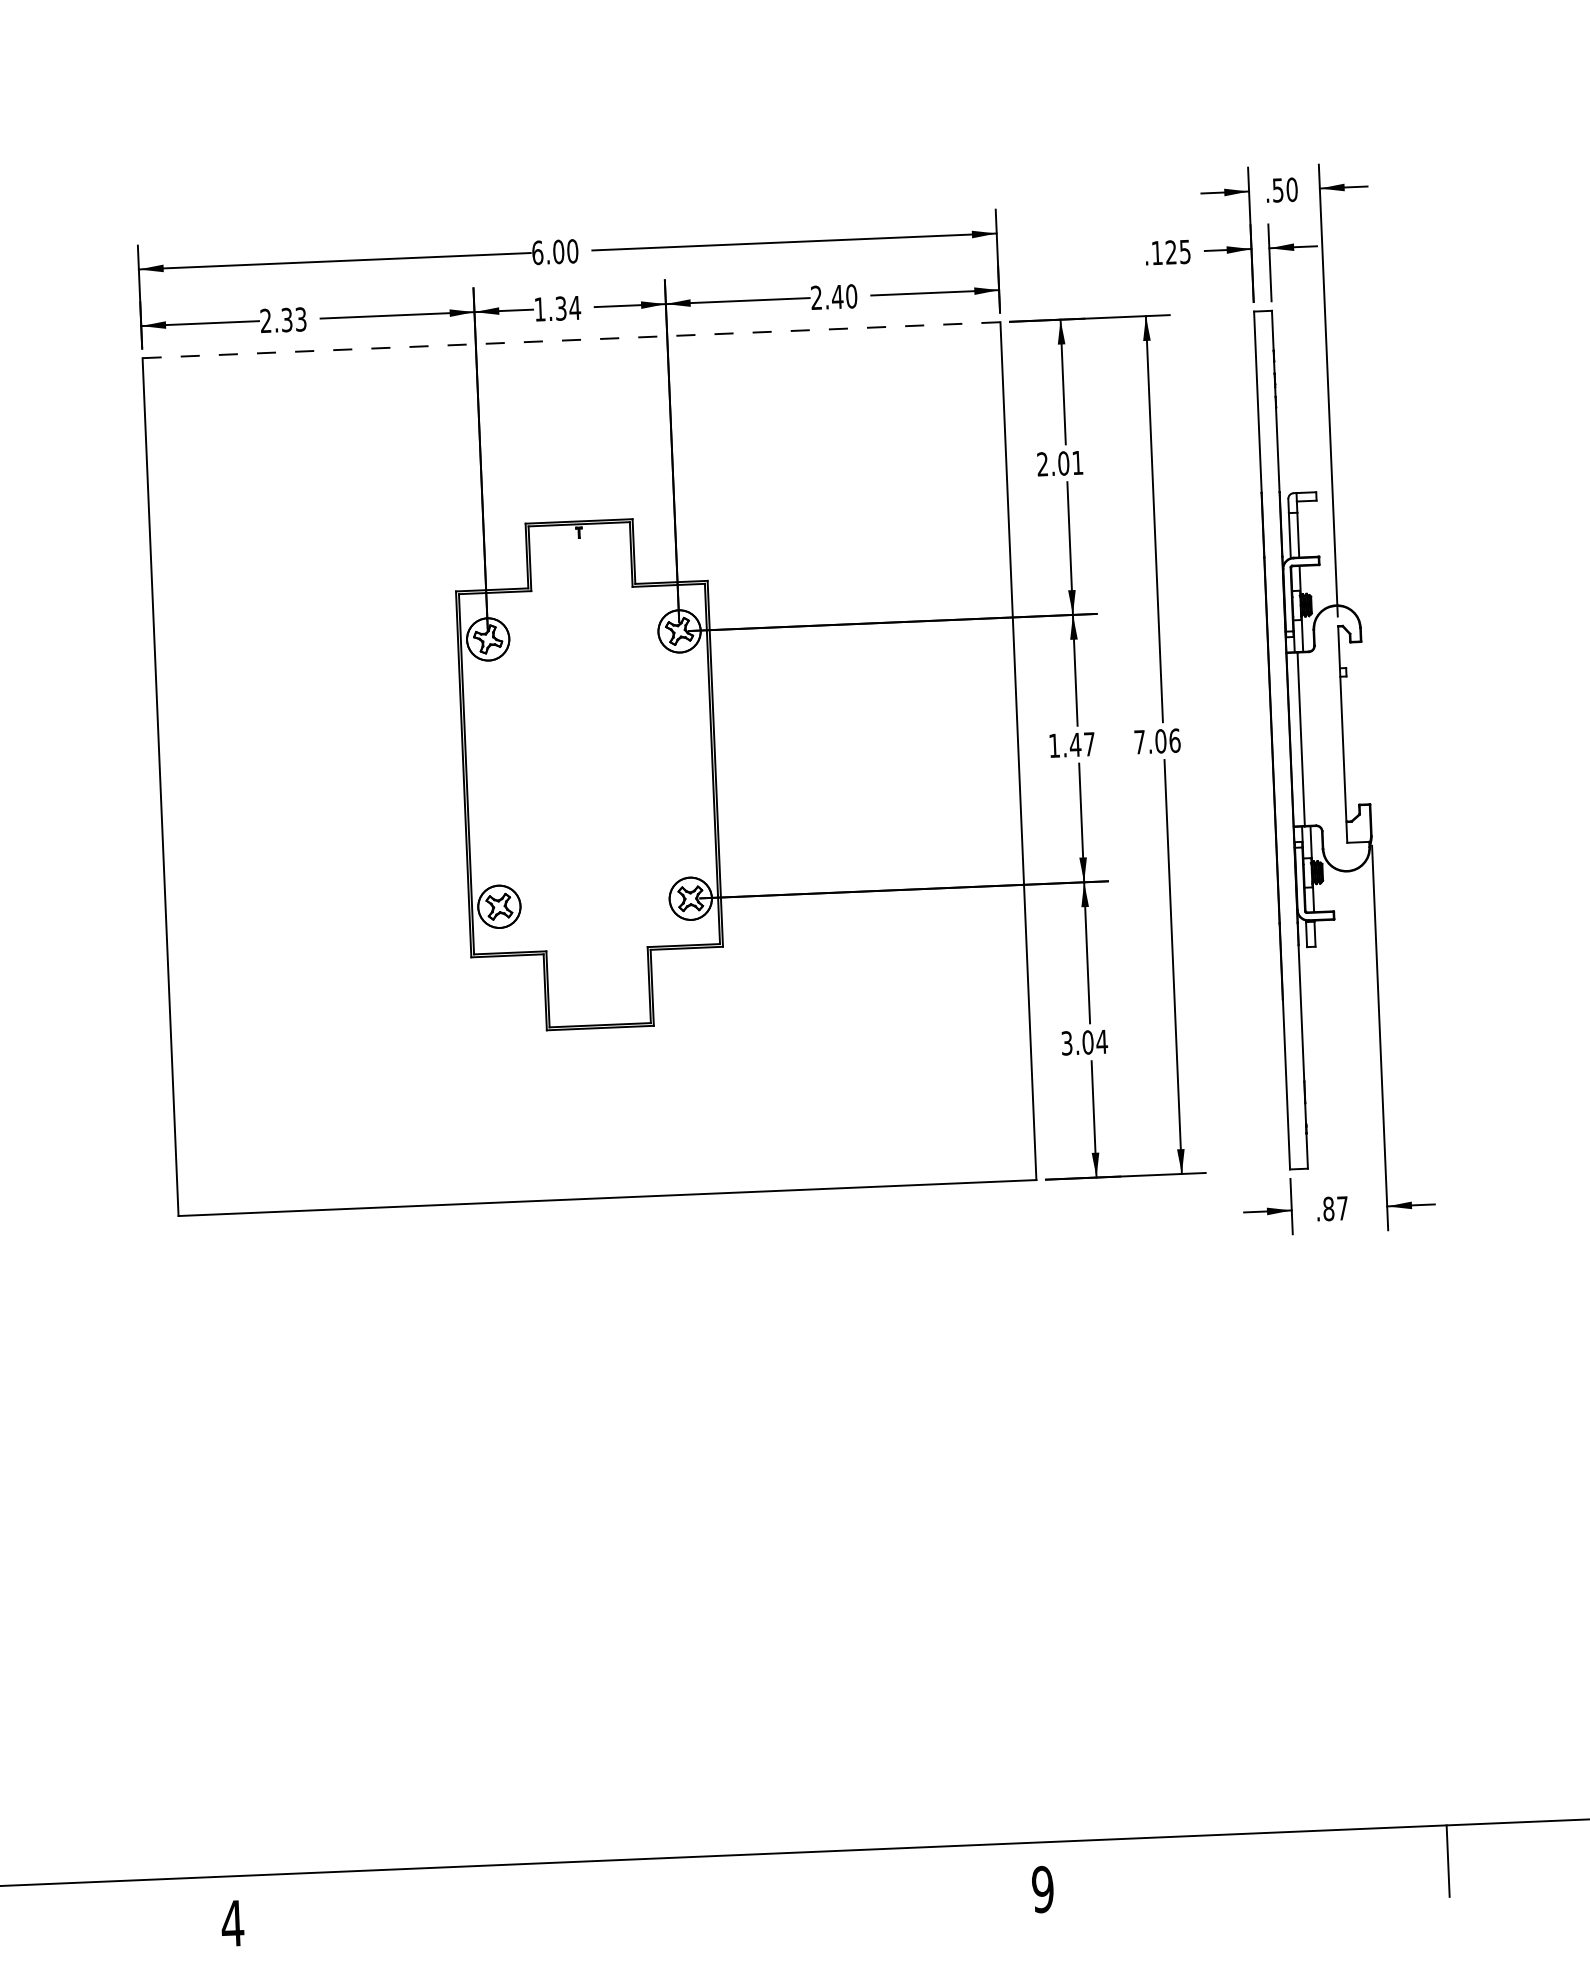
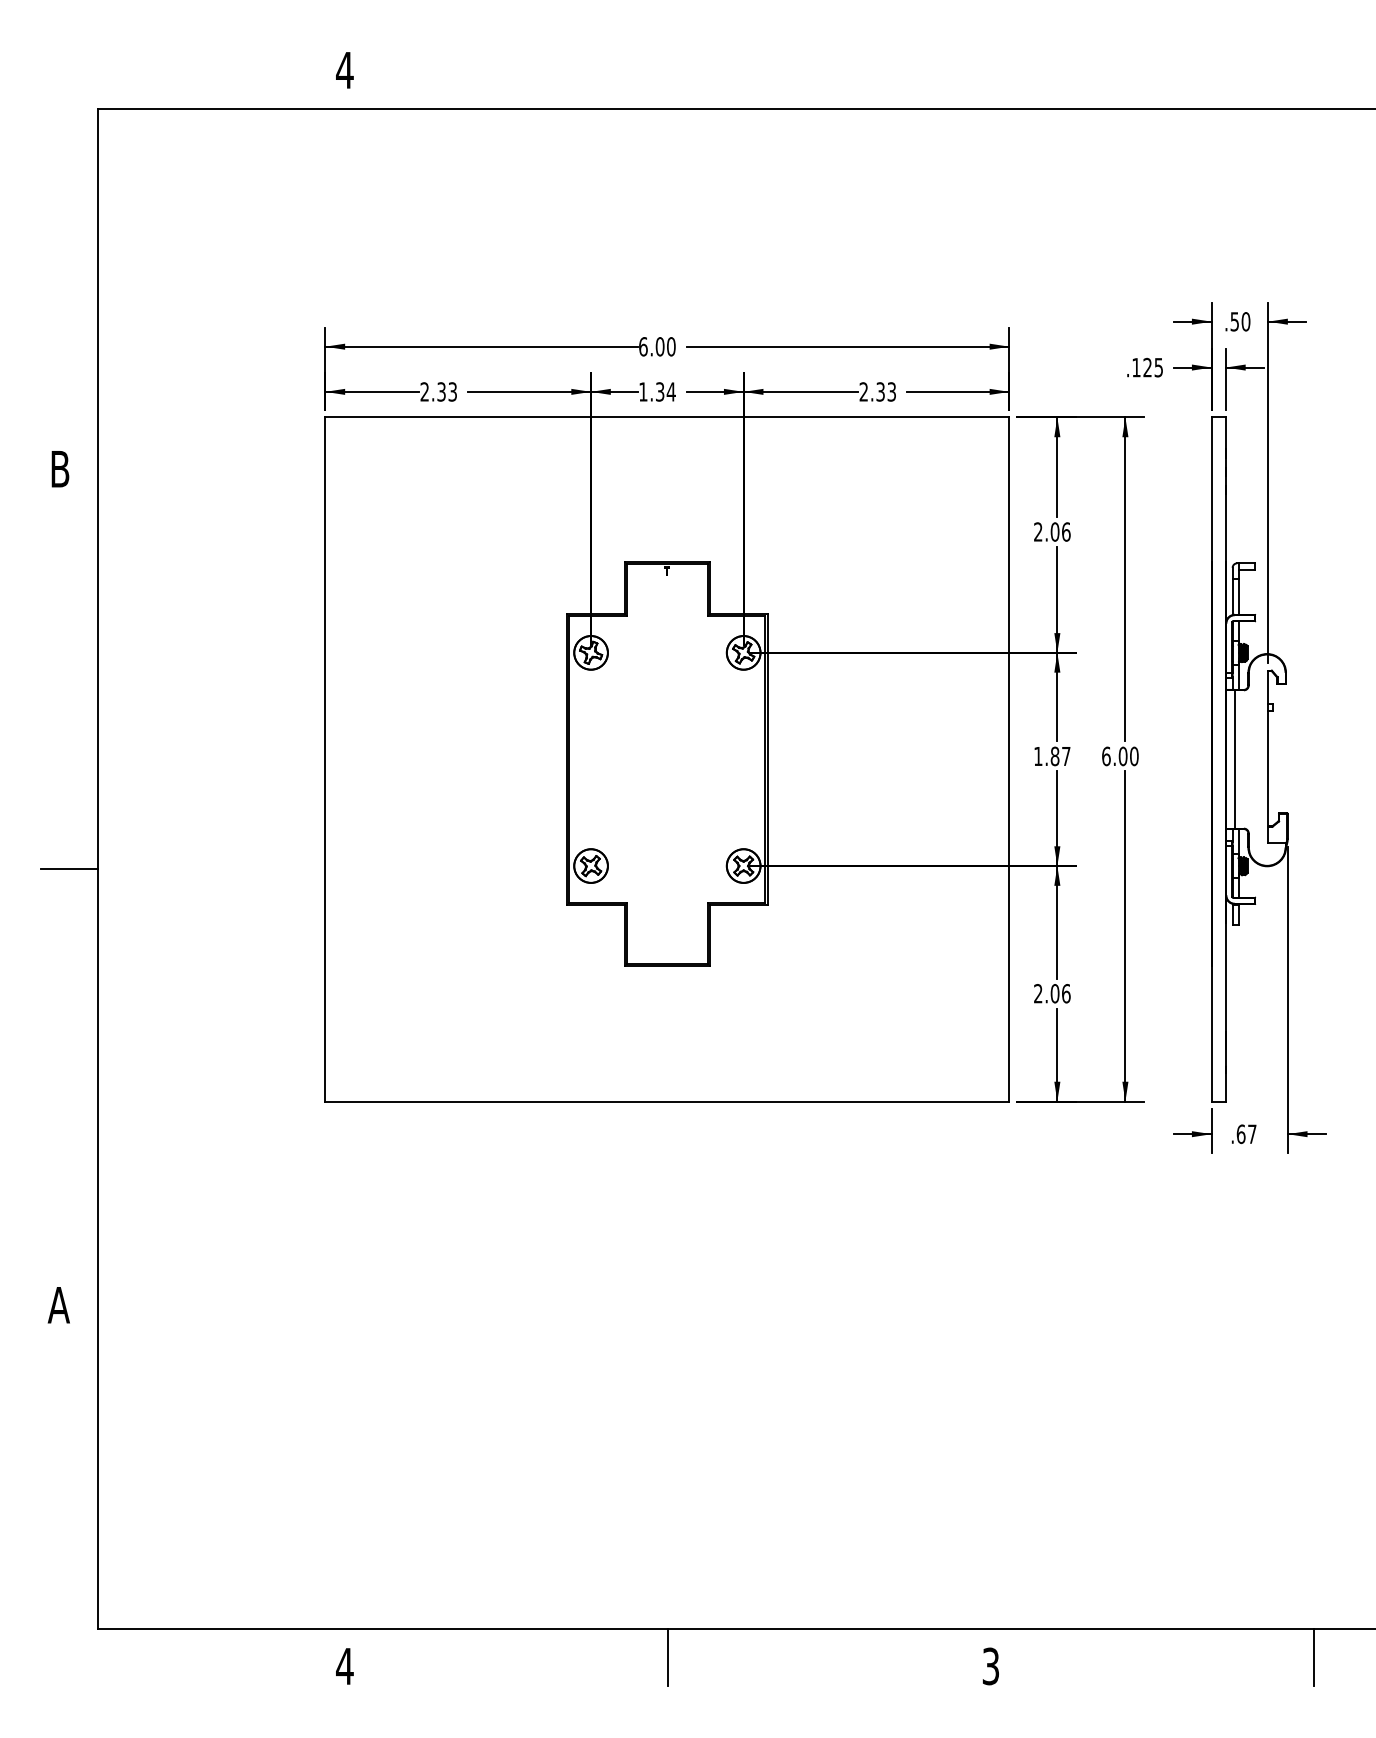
text: (844, 296) -> (886, 391), 2.40 -> 2.33
line: (570, 340) -> (666, 417), dashed -> solid
text: (1078, 462) -> (1066, 531), 2.01 -> 2.06
text: (1157, 741) -> (1120, 756), 7.06 -> 6.00
text: (1074, 745) -> (1054, 756), 1.47 -> 1.87
text: (1084, 1042) -> (1052, 993), 3.04 -> 2.06
text: (1327, 1208) -> (1240, 1133), .87 -> .67
text: (1042, 1889) -> (990, 1666), 9 -> 3
line: (638, 1894) -> (668, 1656), added

